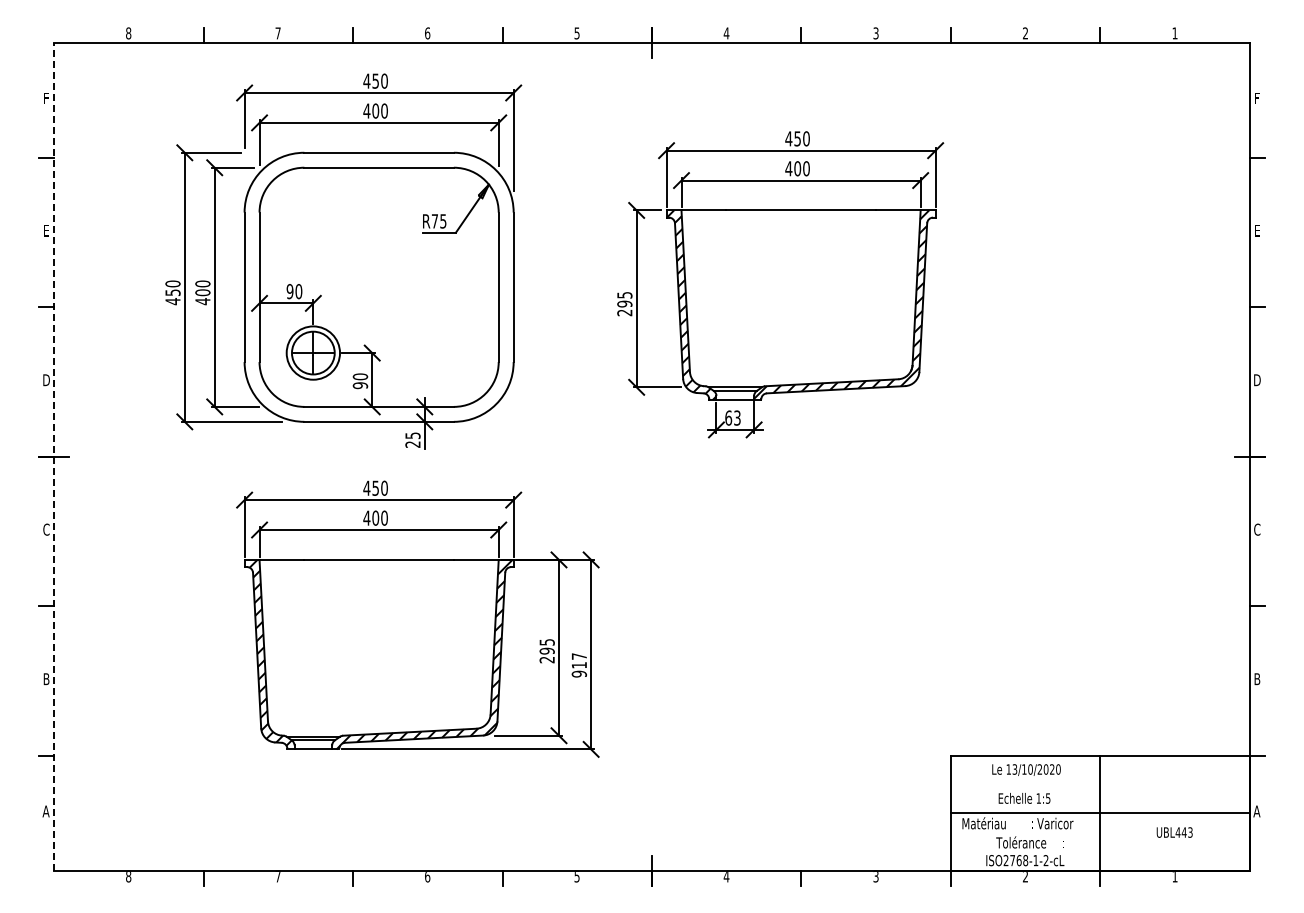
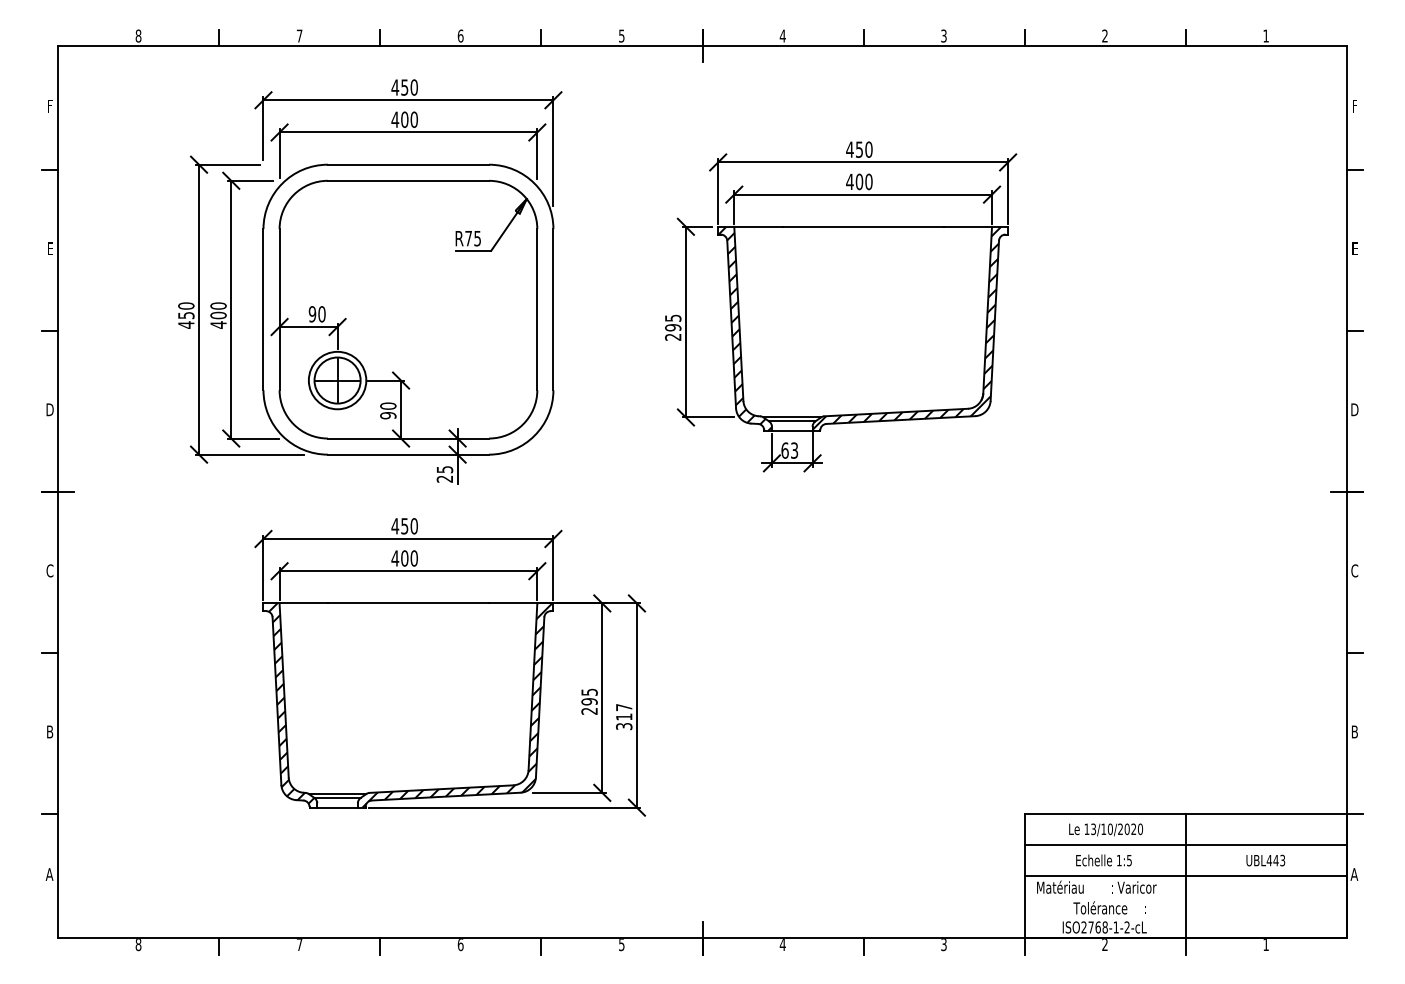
line: (54, 456) -> (58, 492), dashed -> solid
text: (578, 673) -> (623, 725), 917 -> 317
line: (1099, 784) -> (1184, 845), added
text: (1174, 832) -> (1265, 860), moved

